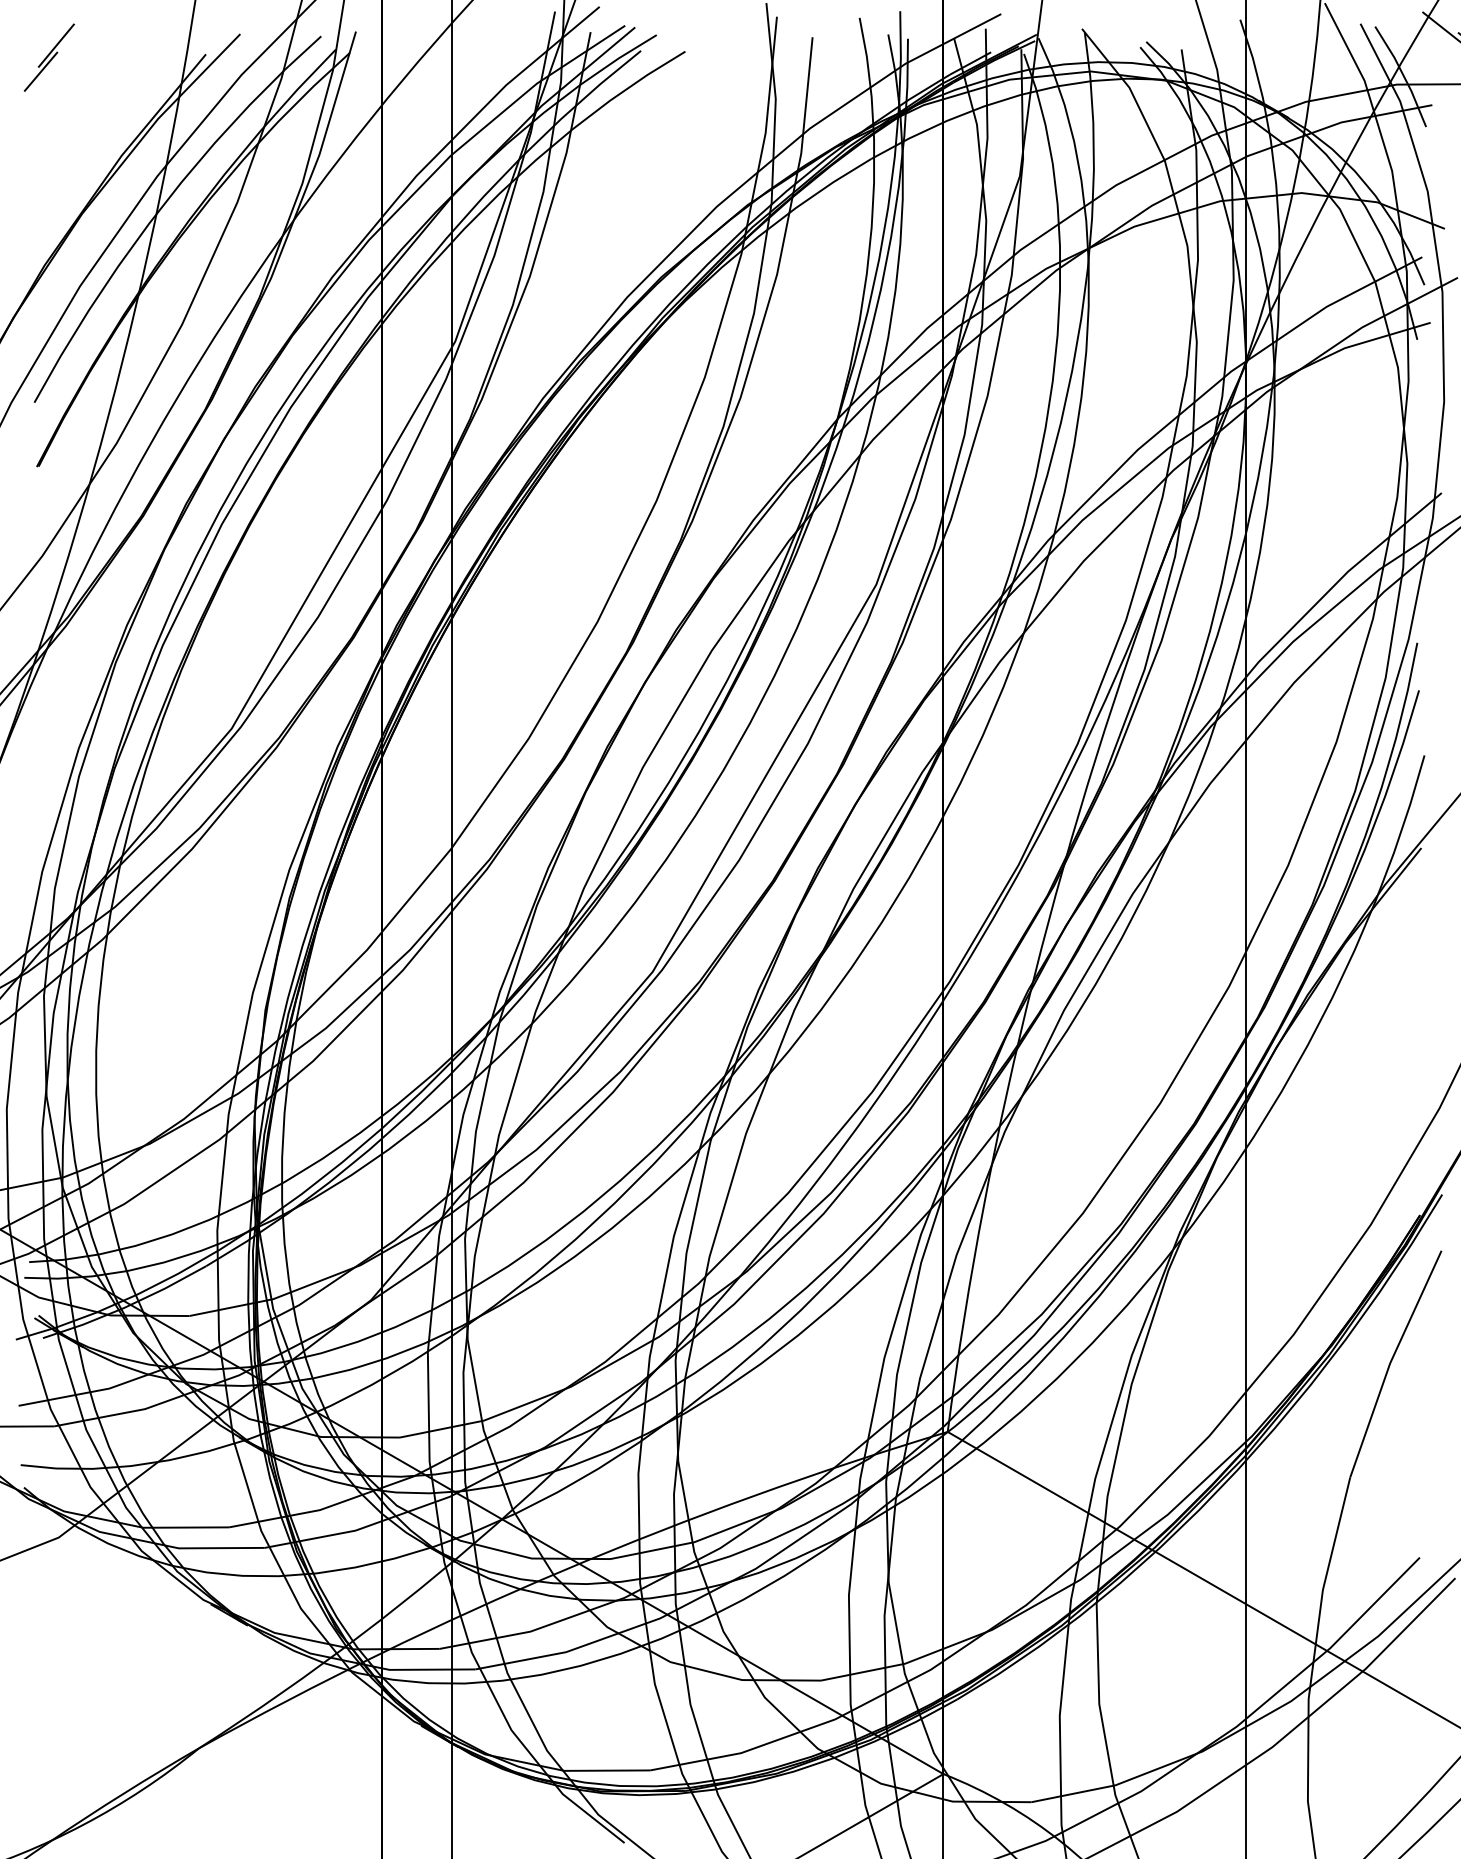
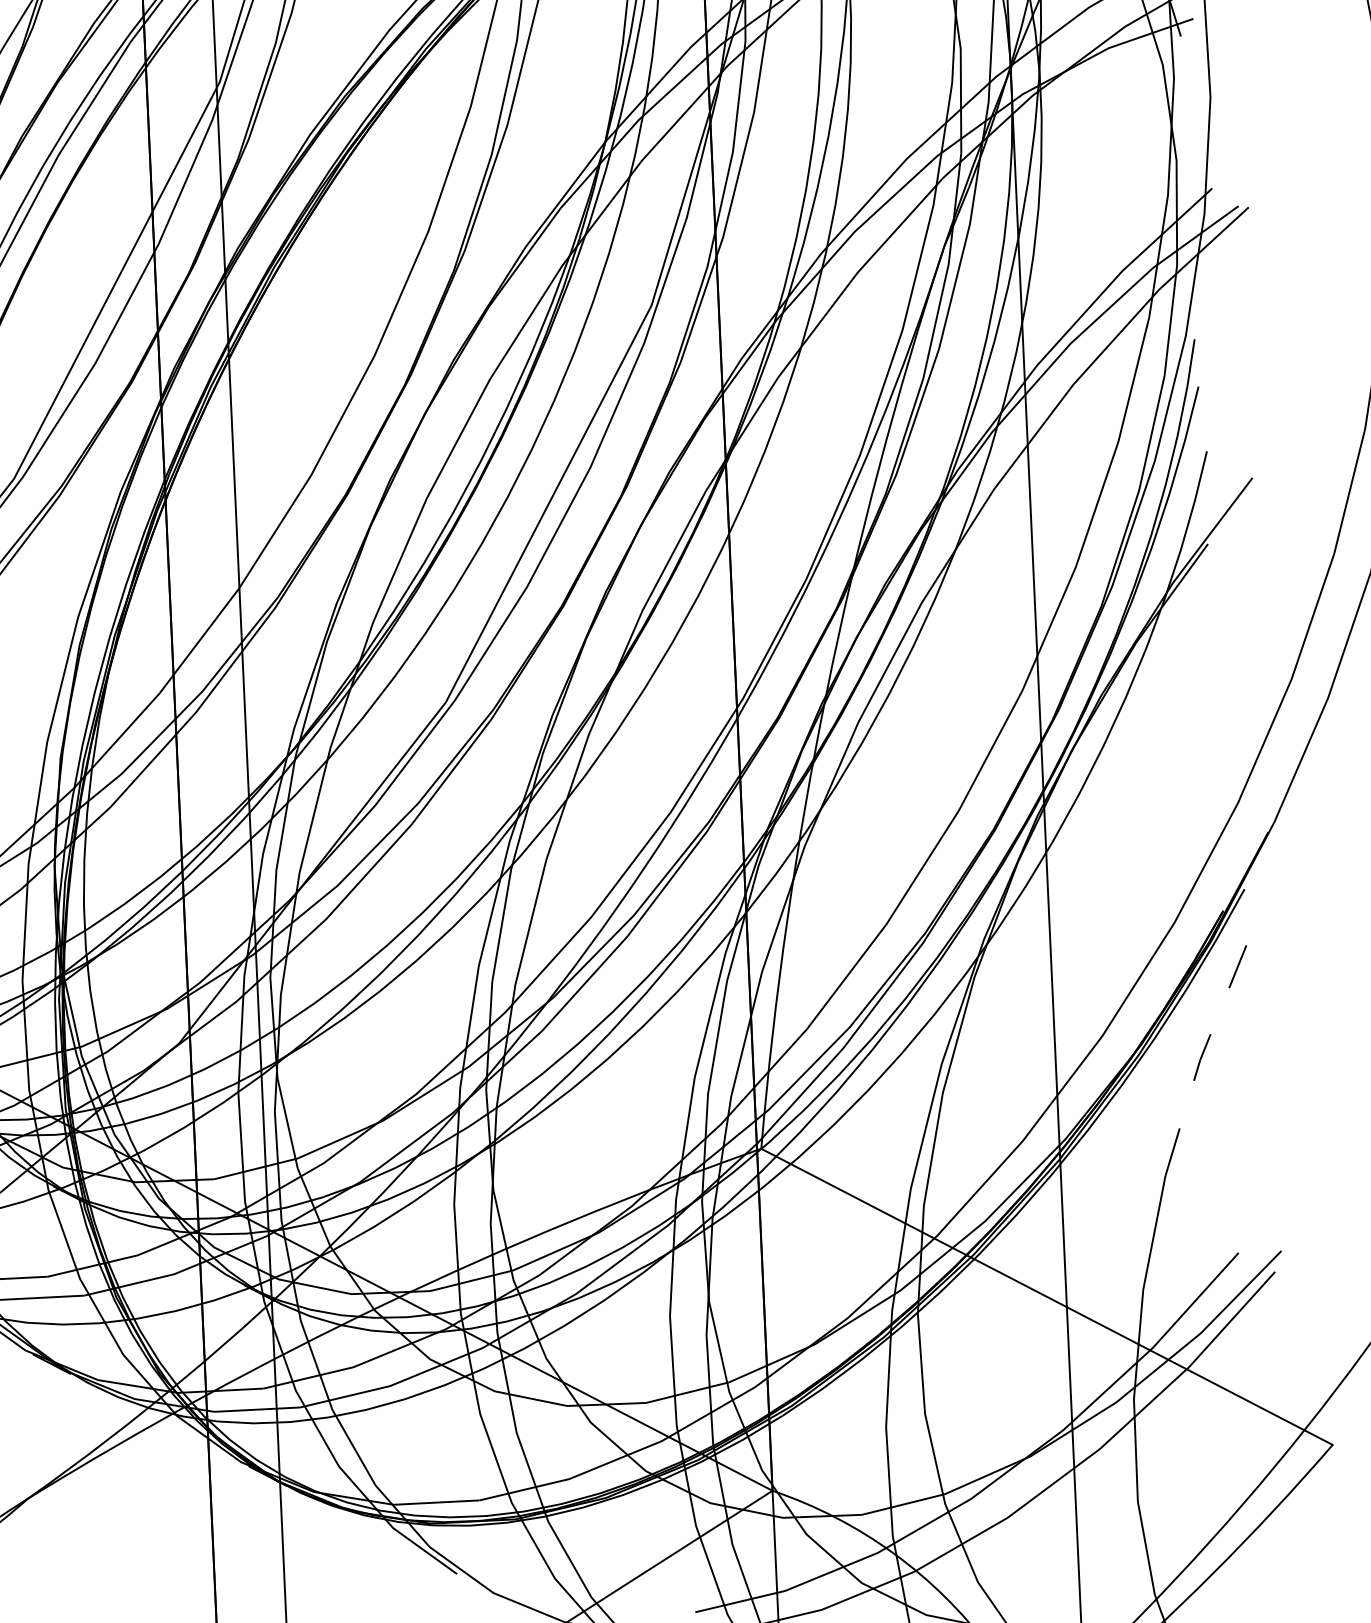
line: (1390, 1362) -> (1200, 1059), solid -> dashed

